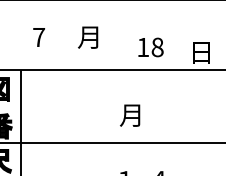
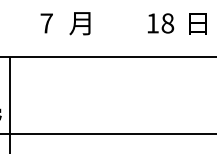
text: (39, 37) -> (47, 23), moved
text: (150, 47) -> (160, 23), moved
part: (201, 52) -> (197, 23), moved
part: (130, 115) -> (124, 104), removed

